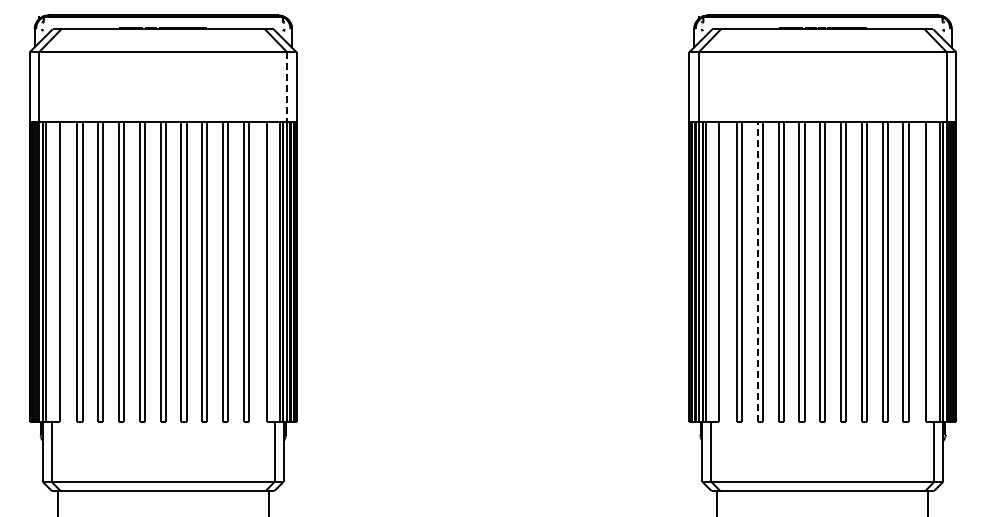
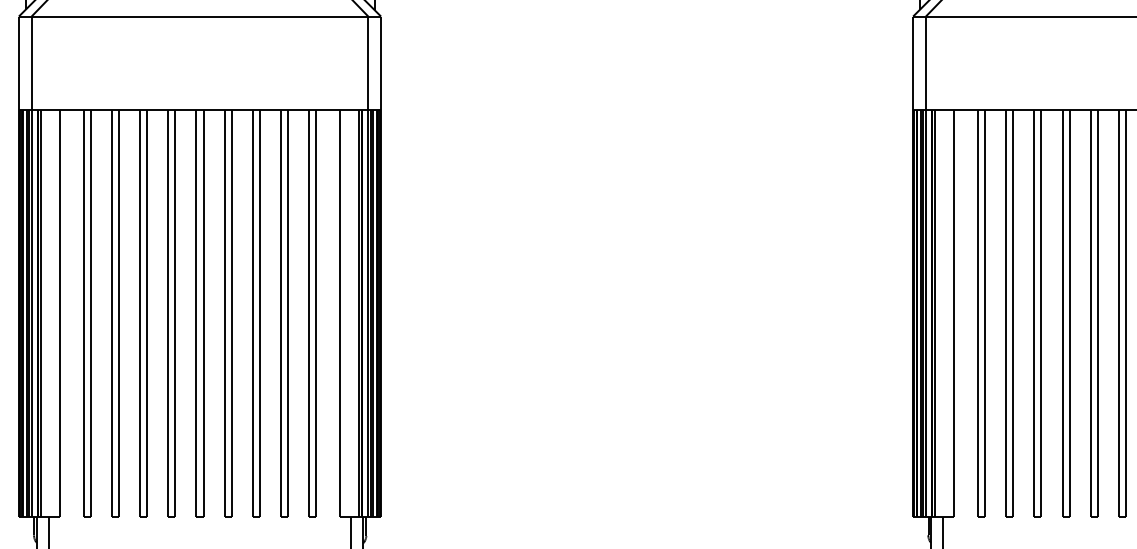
line: (287, 87) -> (368, 64), dashed -> solid
line: (757, 271) -> (1005, 313), dashed -> solid

